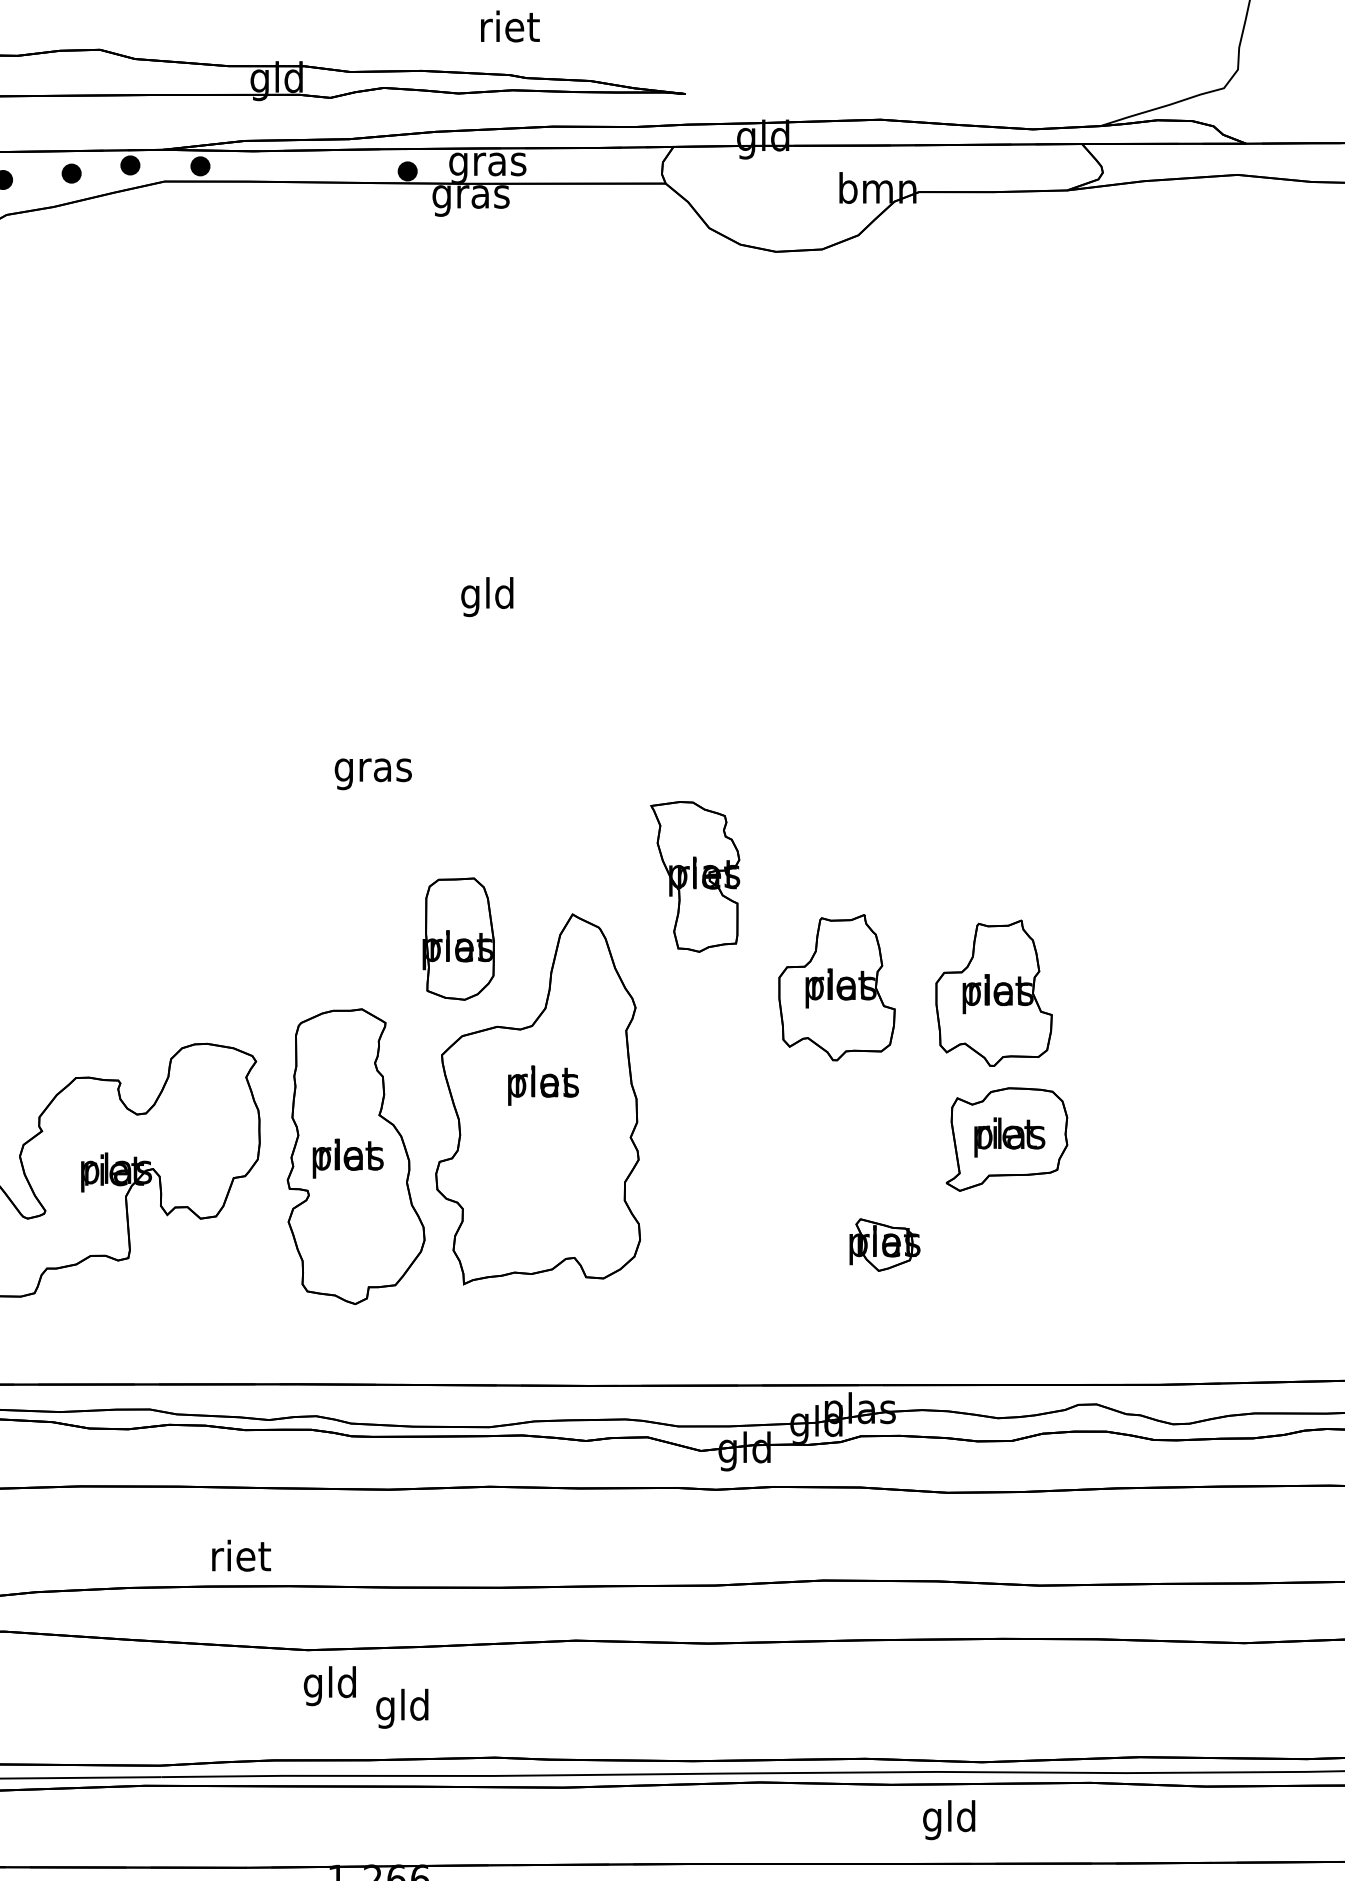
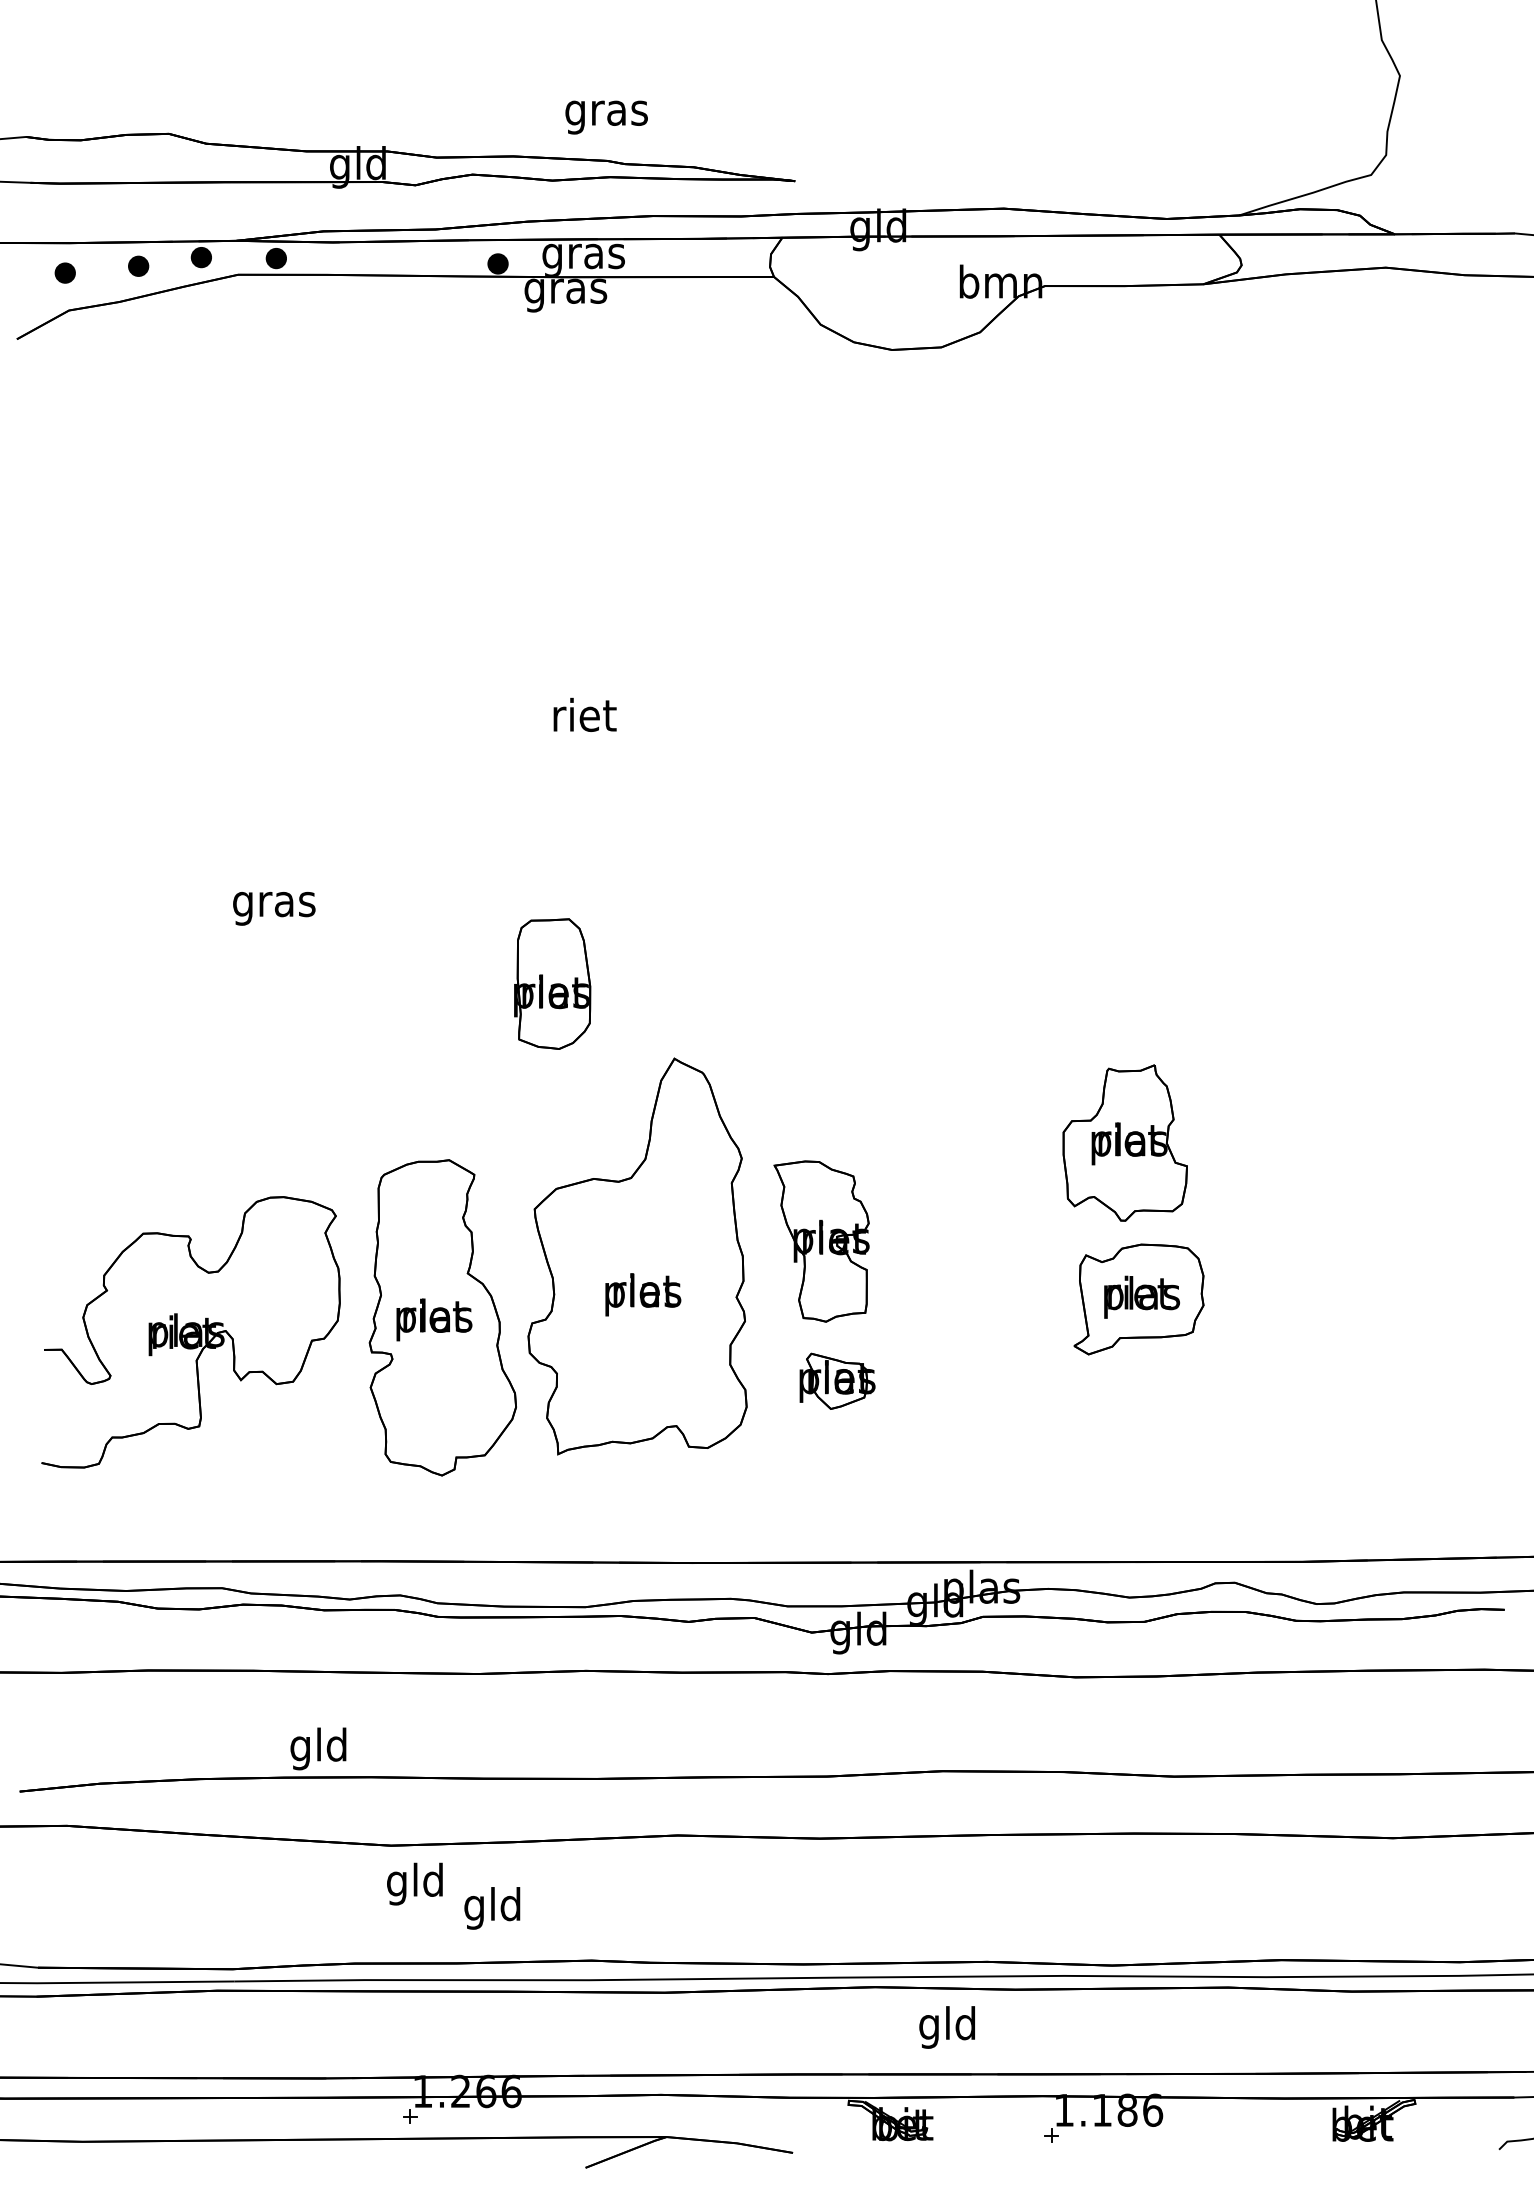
text: (509, 29) -> (606, 112), riet -> gras
text: (488, 596) -> (584, 718), gld -> riet
text: (373, 774) -> (274, 908), moved
part: (695, 876) -> (821, 1241), moved
part: (458, 938) -> (552, 983), moved
part: (836, 987) -> (956, 1136), removed
text: (543, 1085) -> (643, 1294), moved
part: (884, 1244) -> (837, 1380), moved
text: (241, 1559) -> (320, 1748), riet -> gld
text: (948, 1820) -> (946, 2027), moved

